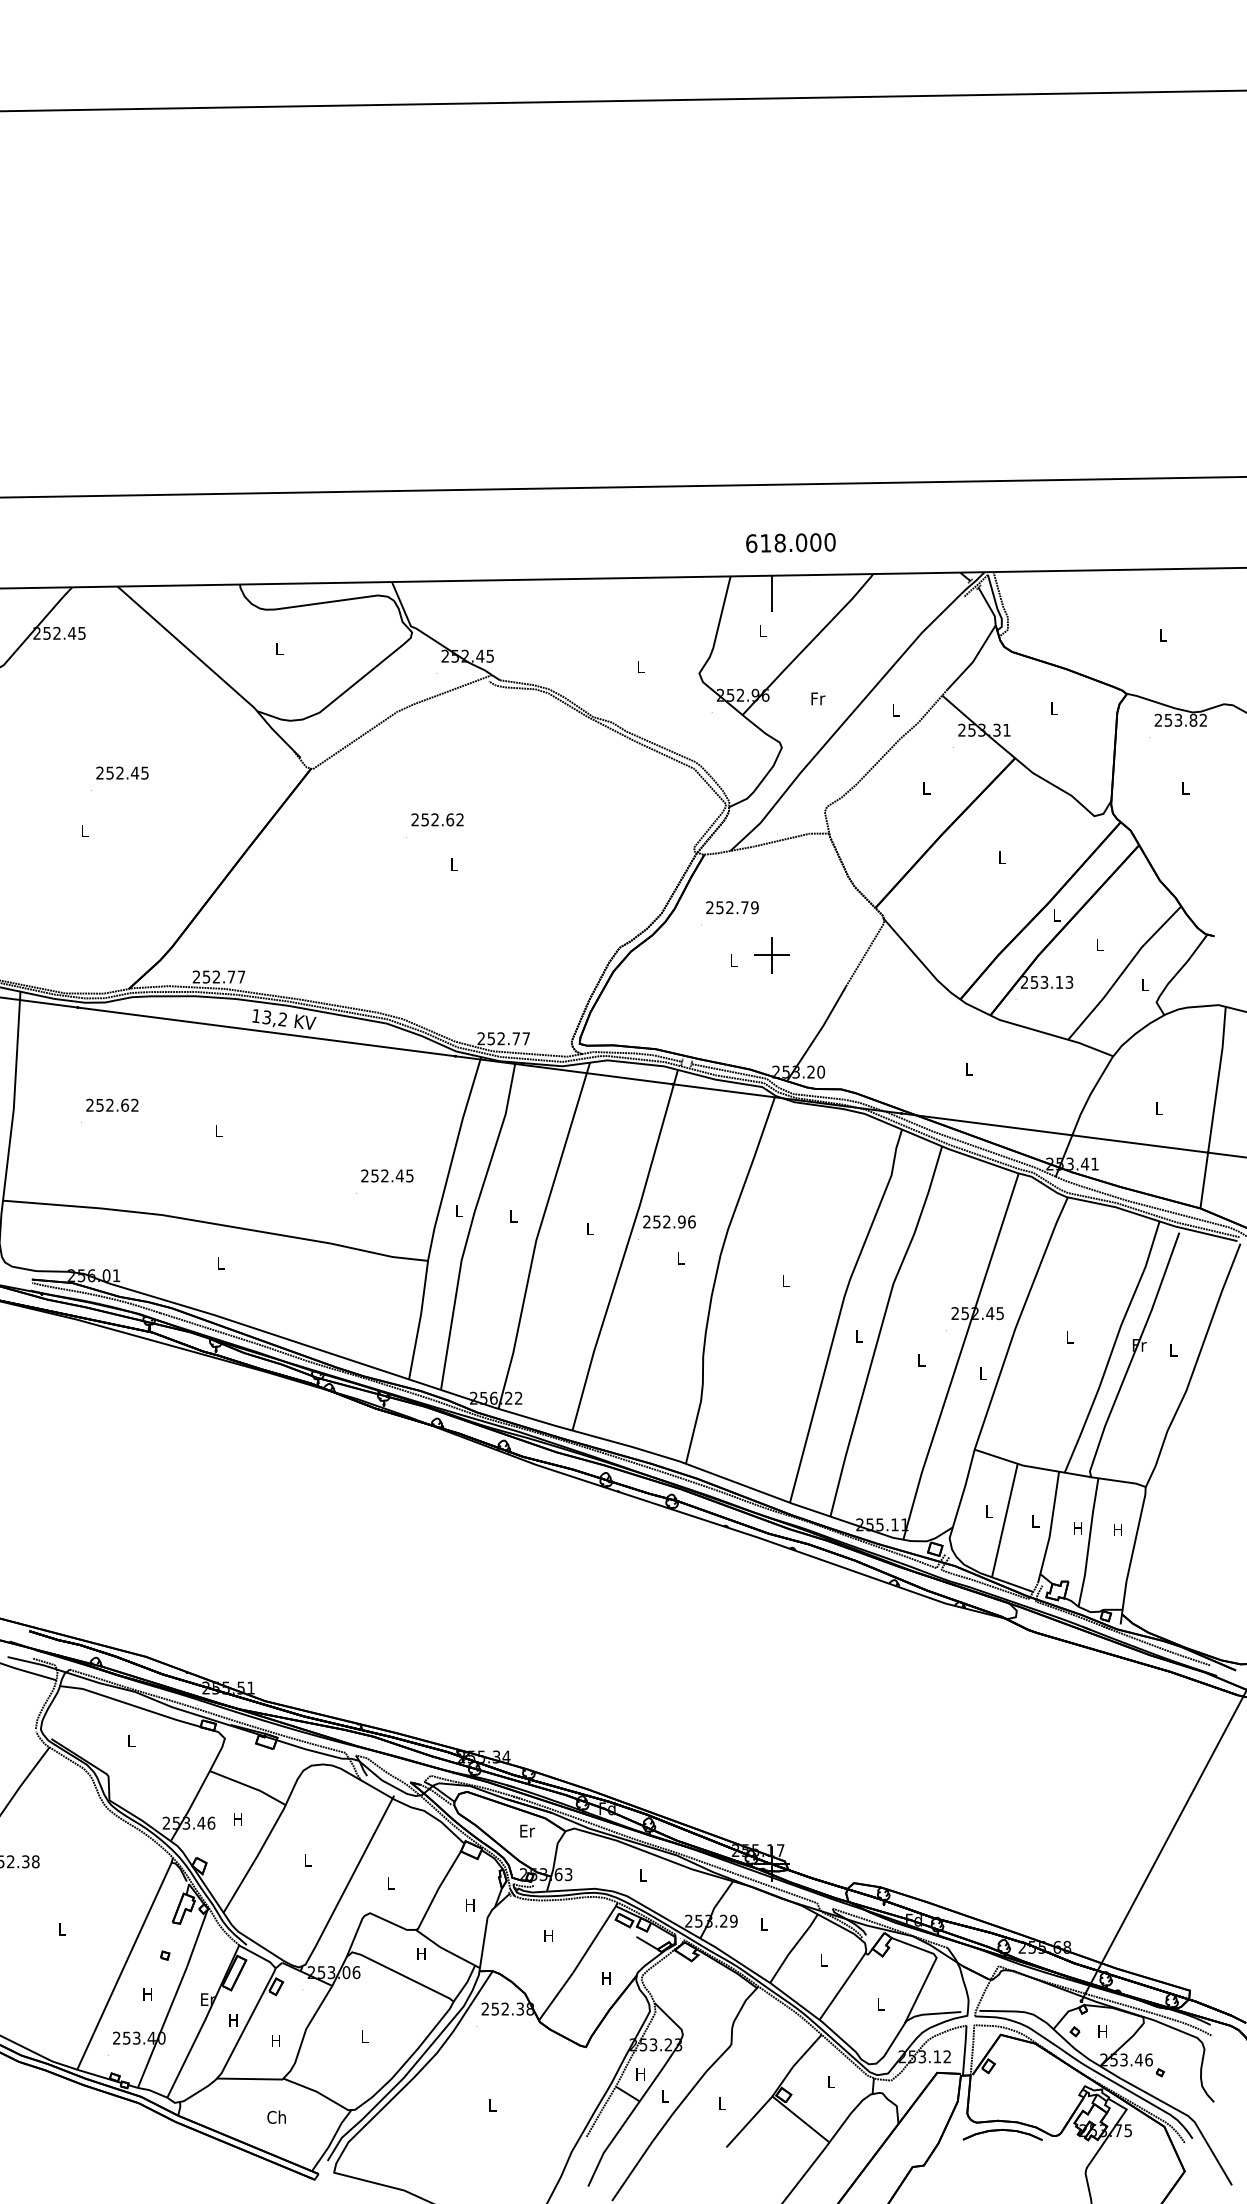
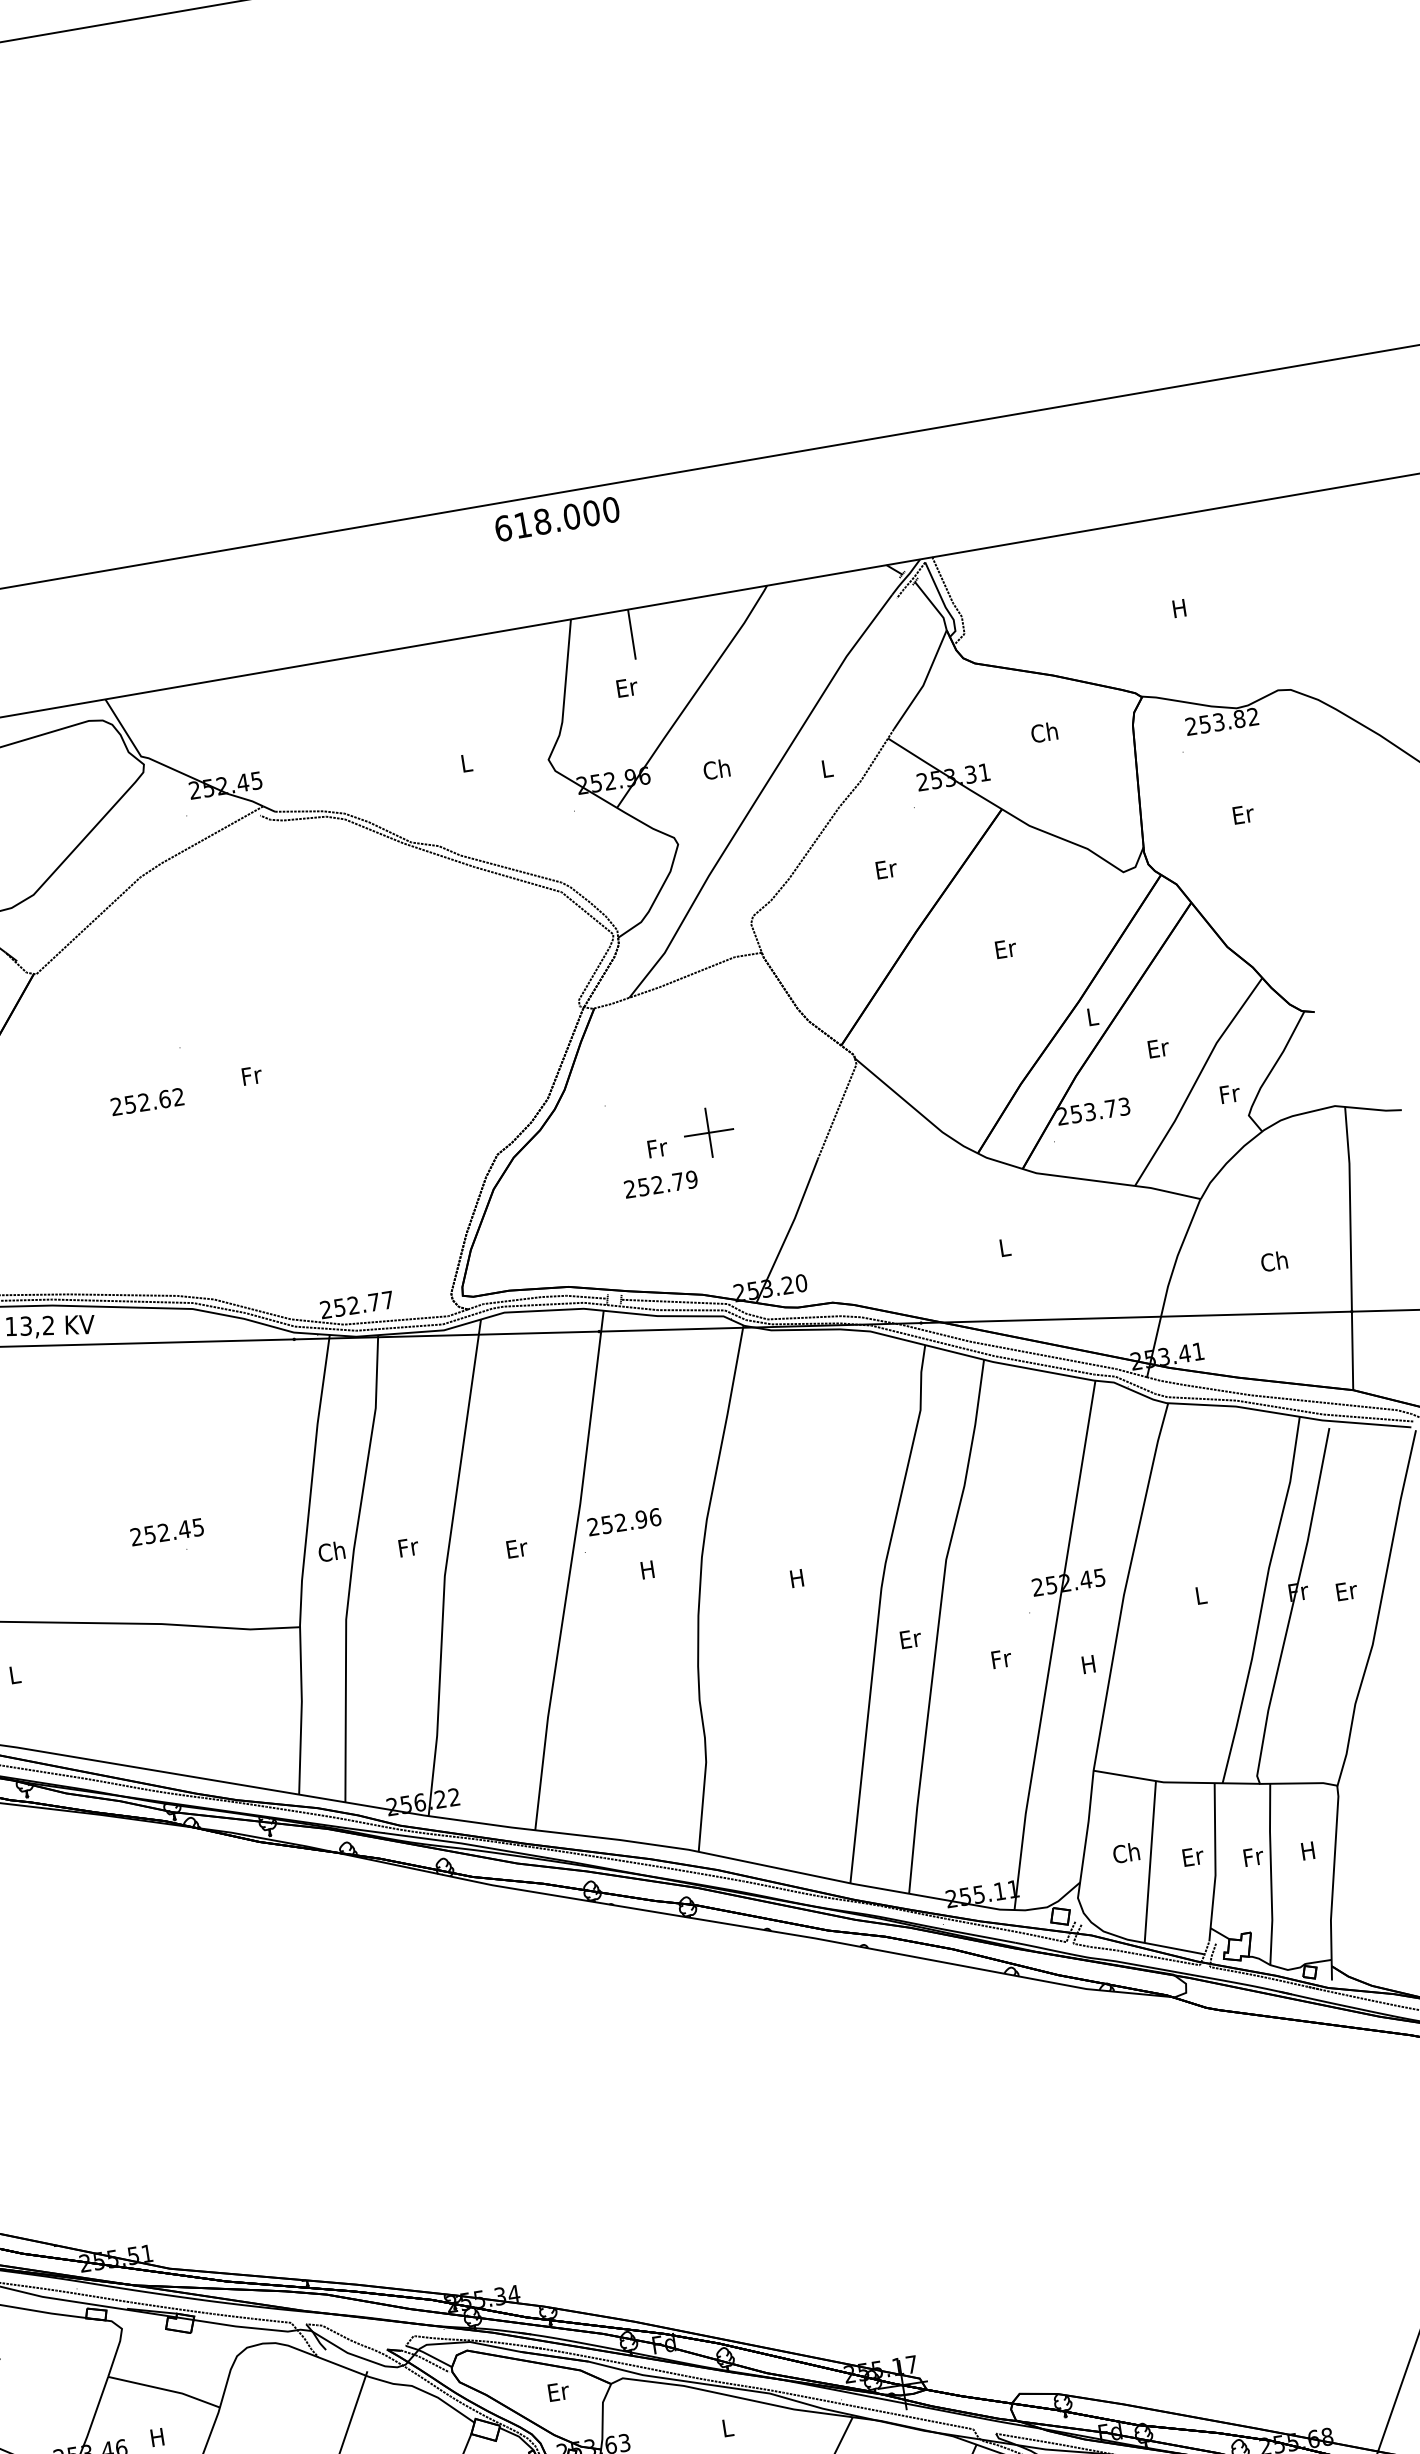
text: (790, 542) -> (556, 518), moved
text: (762, 630) -> (626, 687), L -> Er
text: (1162, 635) -> (1178, 608), L -> H
text: (817, 698) -> (716, 769), Fr -> Ch
text: (1053, 708) -> (1044, 732), L -> Ch
text: (926, 787) -> (885, 868), L -> Er
text: (1185, 788) -> (1243, 814), L -> Er
text: (437, 819) -> (147, 1101), moved
text: (1002, 857) -> (1005, 948), L -> Er
text: (454, 864) -> (251, 1075), L -> Fr
text: (732, 907) -> (661, 1184), moved
text: (1099, 944) -> (1157, 1047), L -> Er
text: (734, 960) -> (658, 1147), L -> Fr
text: (1059, 982) -> (1110, 1108), 253.13 -> 253.73
text: (1145, 984) -> (1229, 1093), L -> Fr
text: (1158, 1108) -> (1274, 1261), L -> Ch
text: (387, 1175) -> (167, 1531), moved
text: (458, 1210) -> (331, 1551), L -> Ch
text: (513, 1216) -> (408, 1547), L -> Fr
text: (590, 1228) -> (516, 1547), L -> Er
text: (680, 1258) -> (647, 1570), L -> H
text: (785, 1280) -> (796, 1577), L -> H
text: (859, 1335) -> (910, 1638), L -> Er
text: (1173, 1349) -> (1346, 1590), L -> Er
text: (921, 1360) -> (1001, 1659), L -> Fr
text: (982, 1373) -> (1088, 1664), L -> H
text: (988, 1511) -> (1125, 1853), L -> Ch
text: (1035, 1521) -> (1192, 1856), L -> Er
text: (1078, 1528) -> (1253, 1857), H -> Fr

